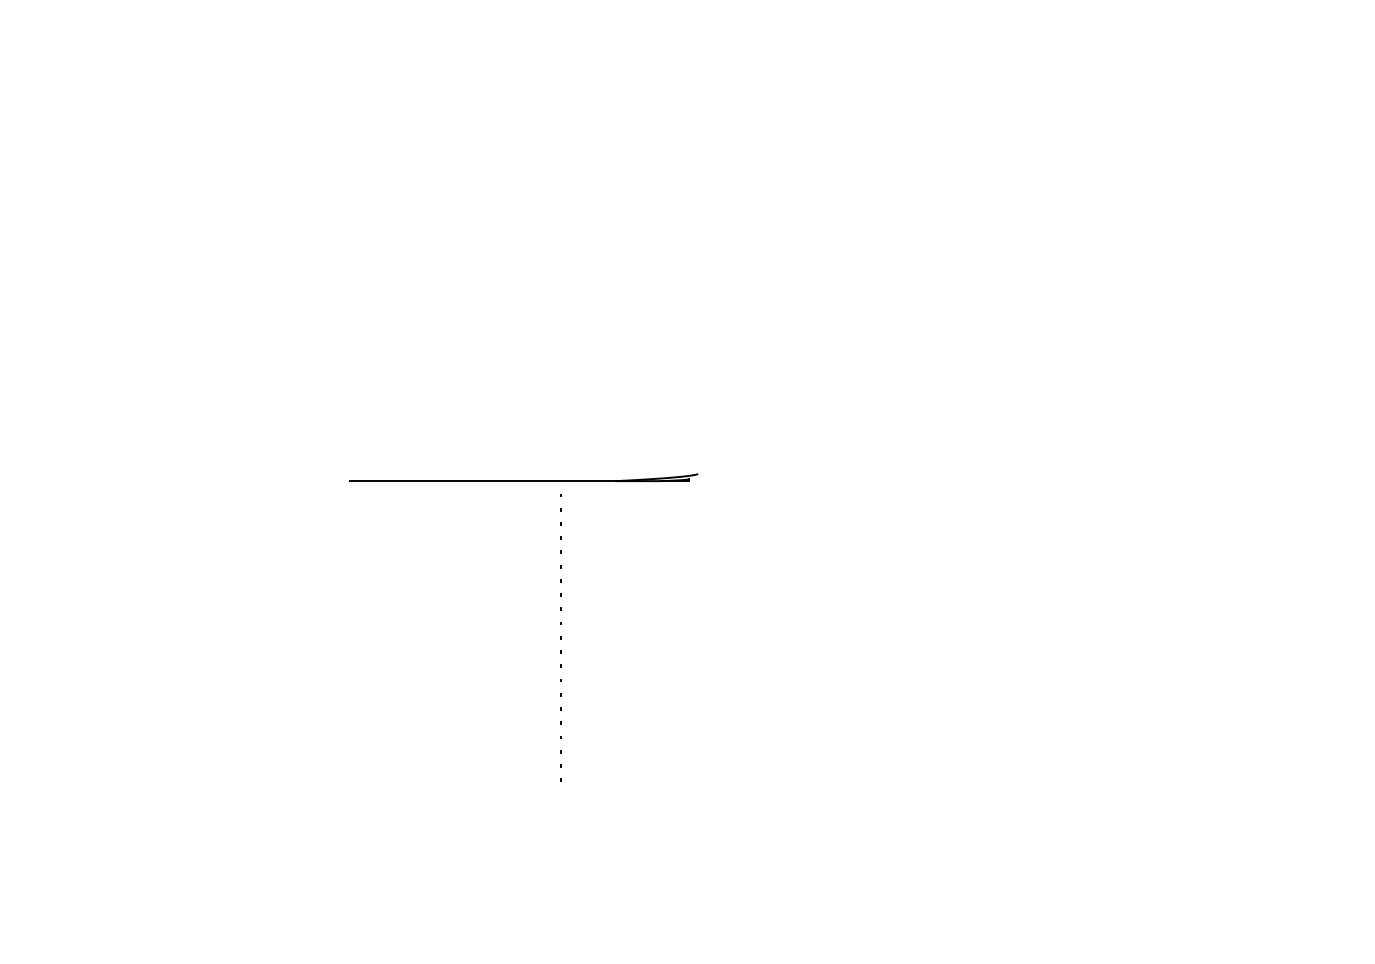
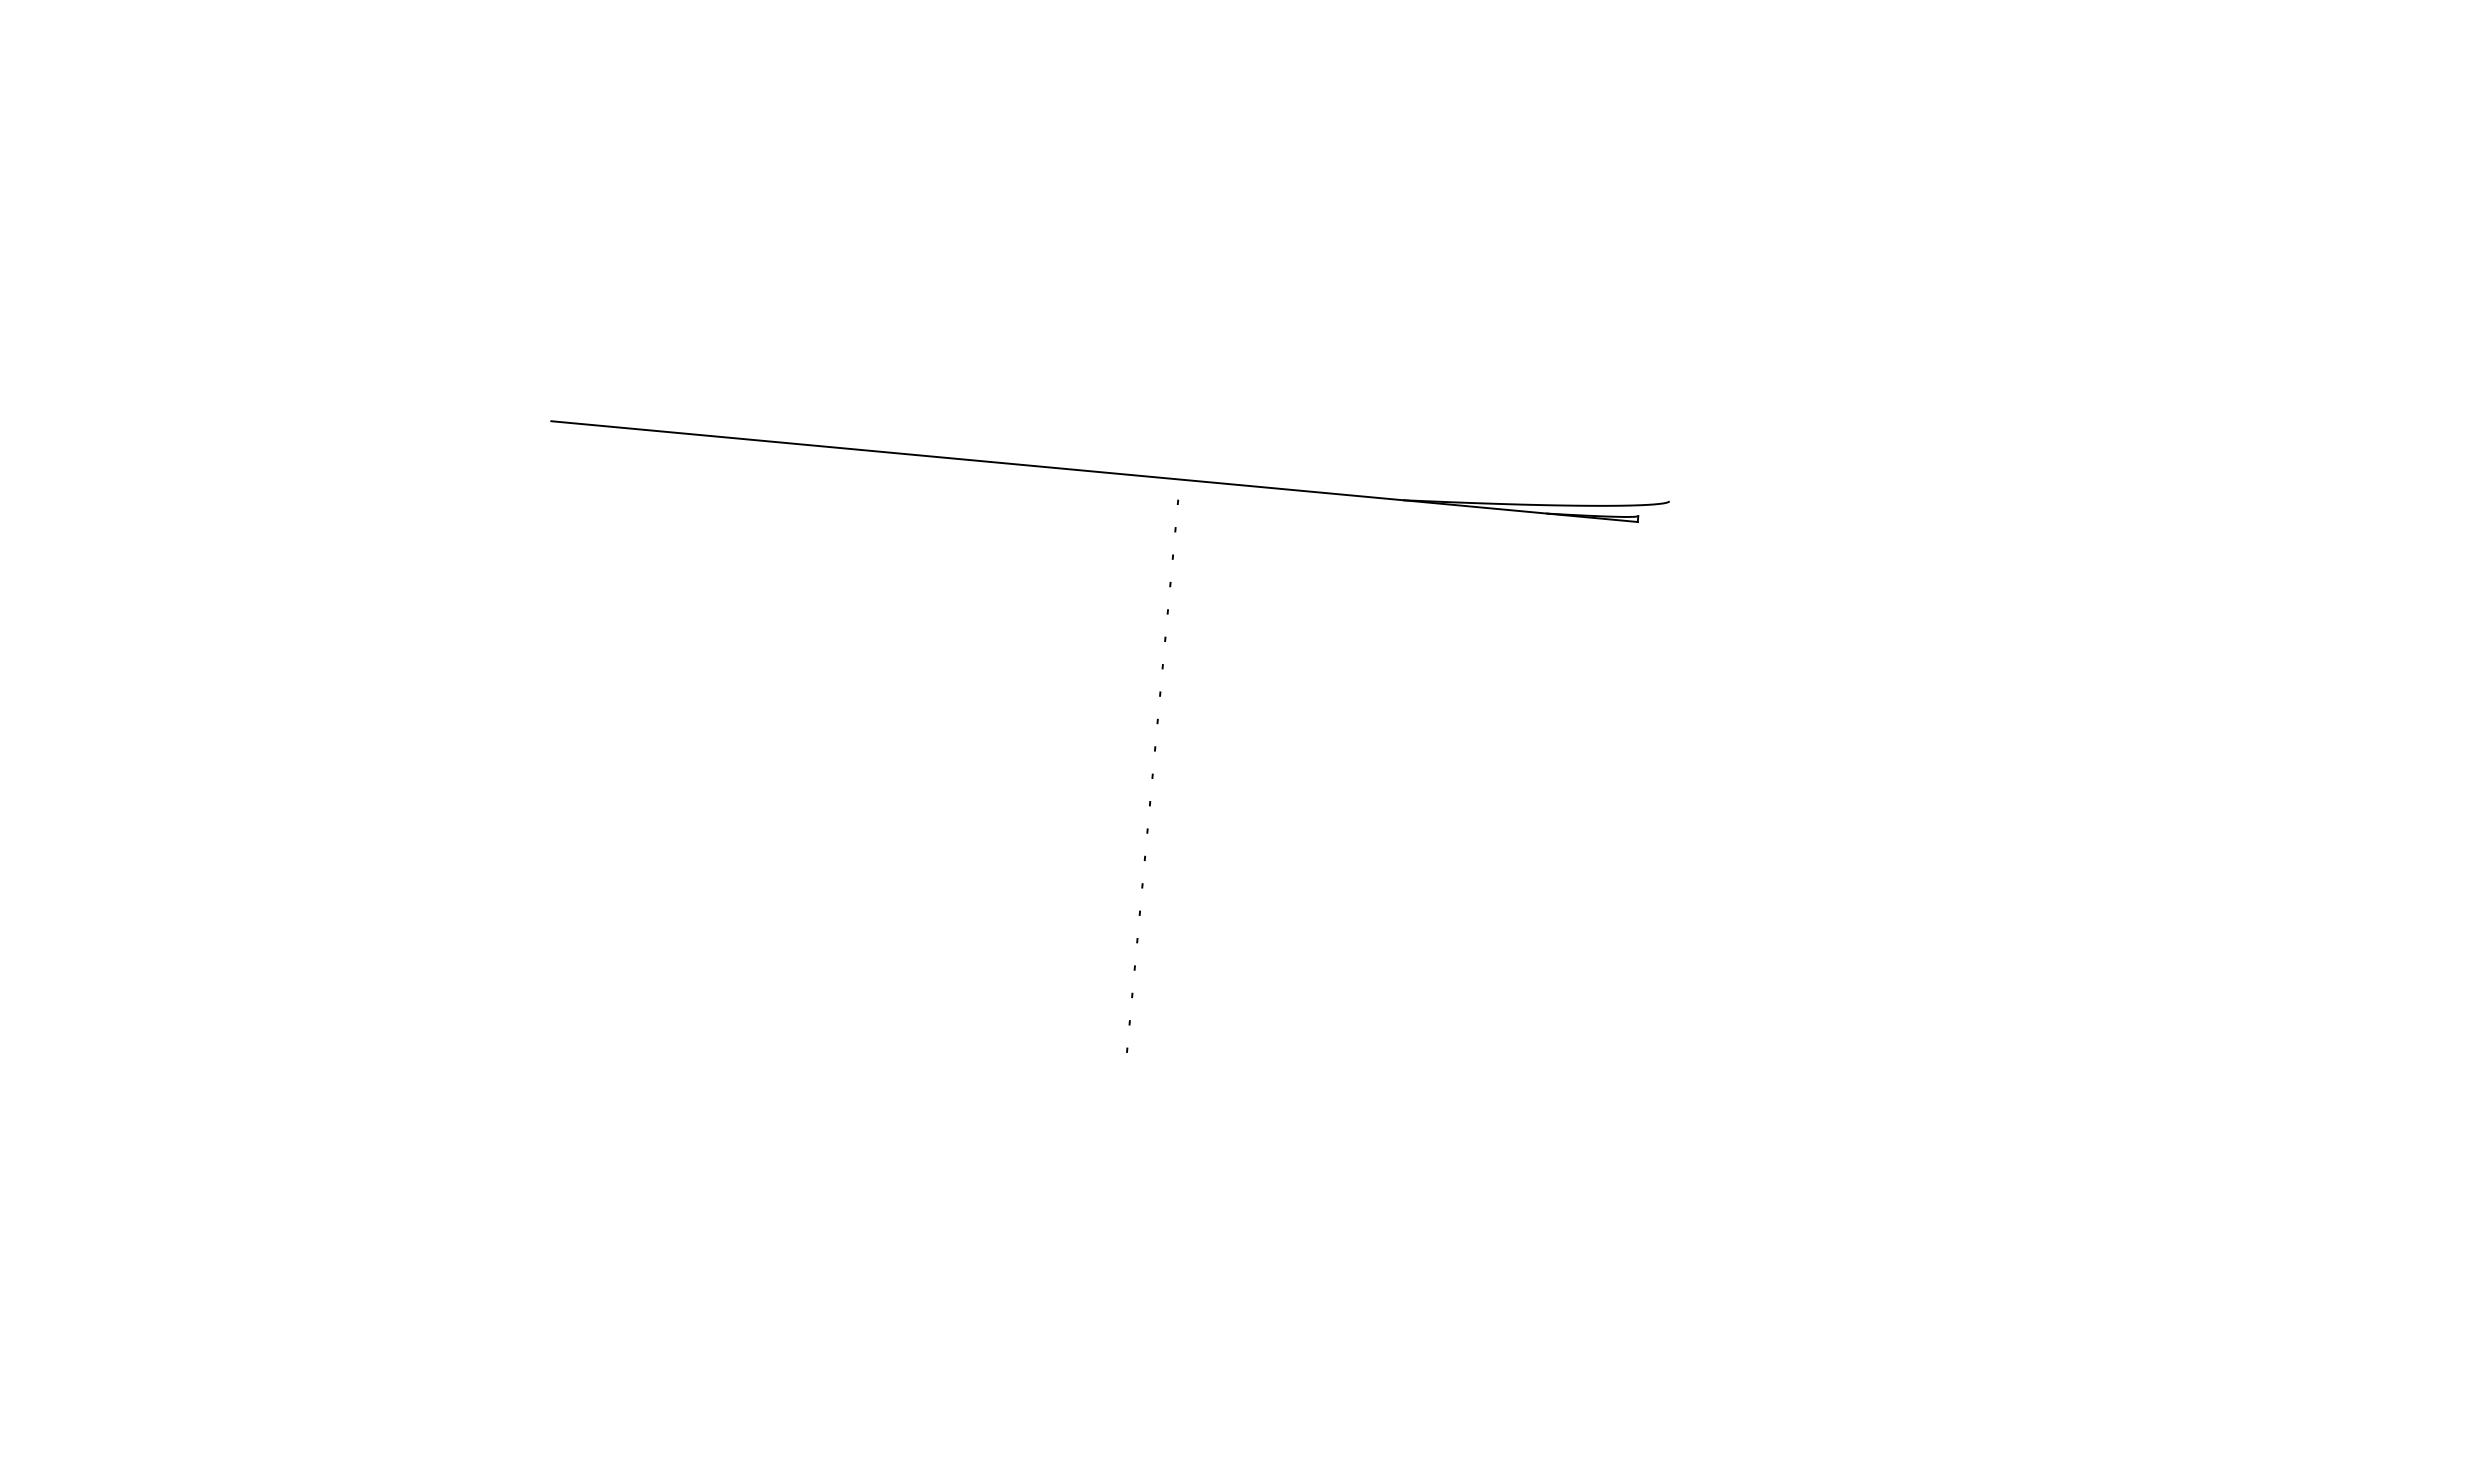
part: (523, 477) -> (1109, 461), size x1.67

